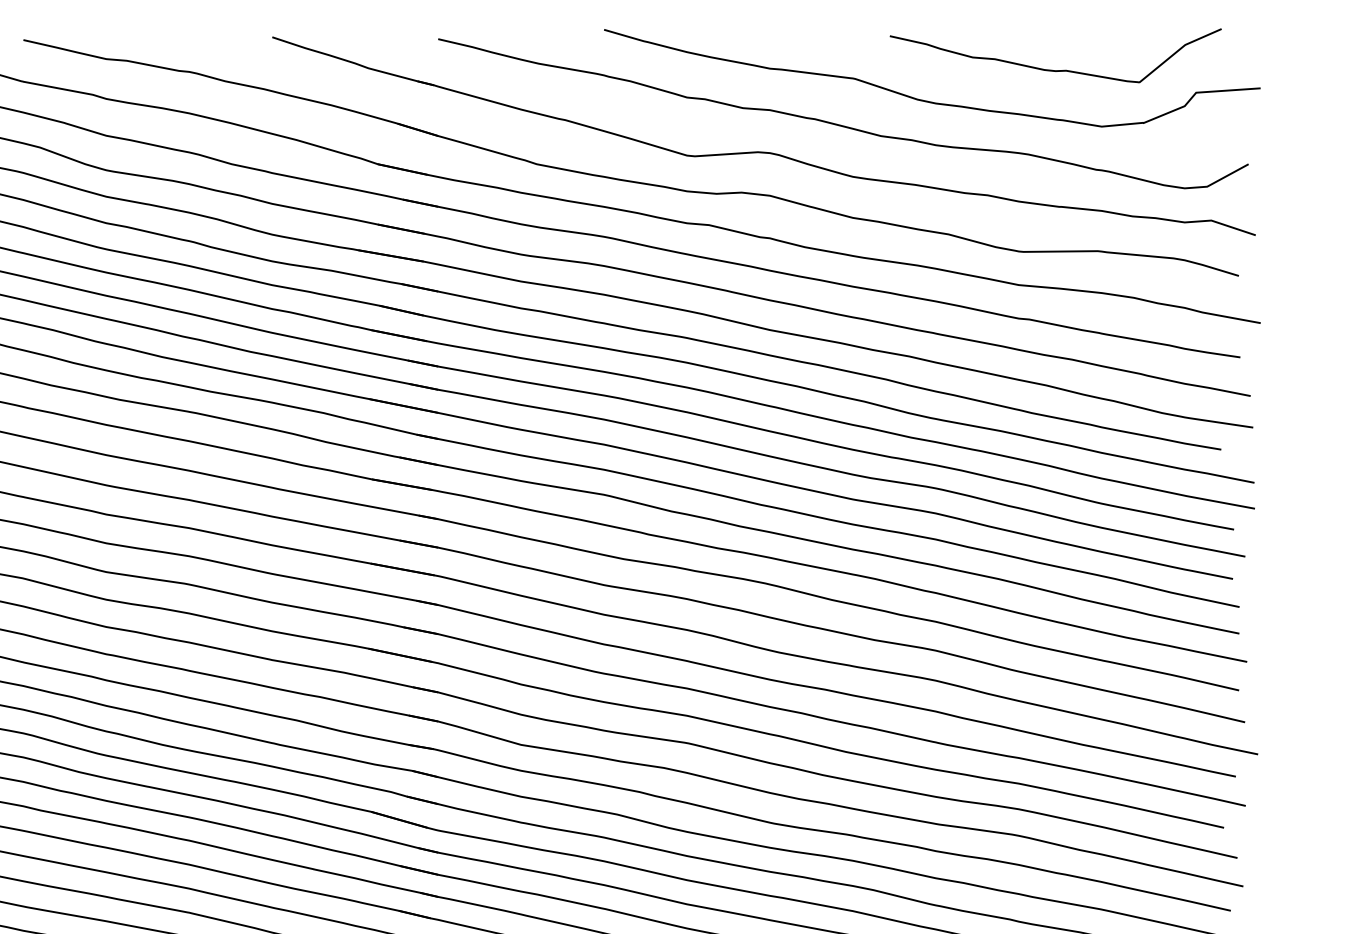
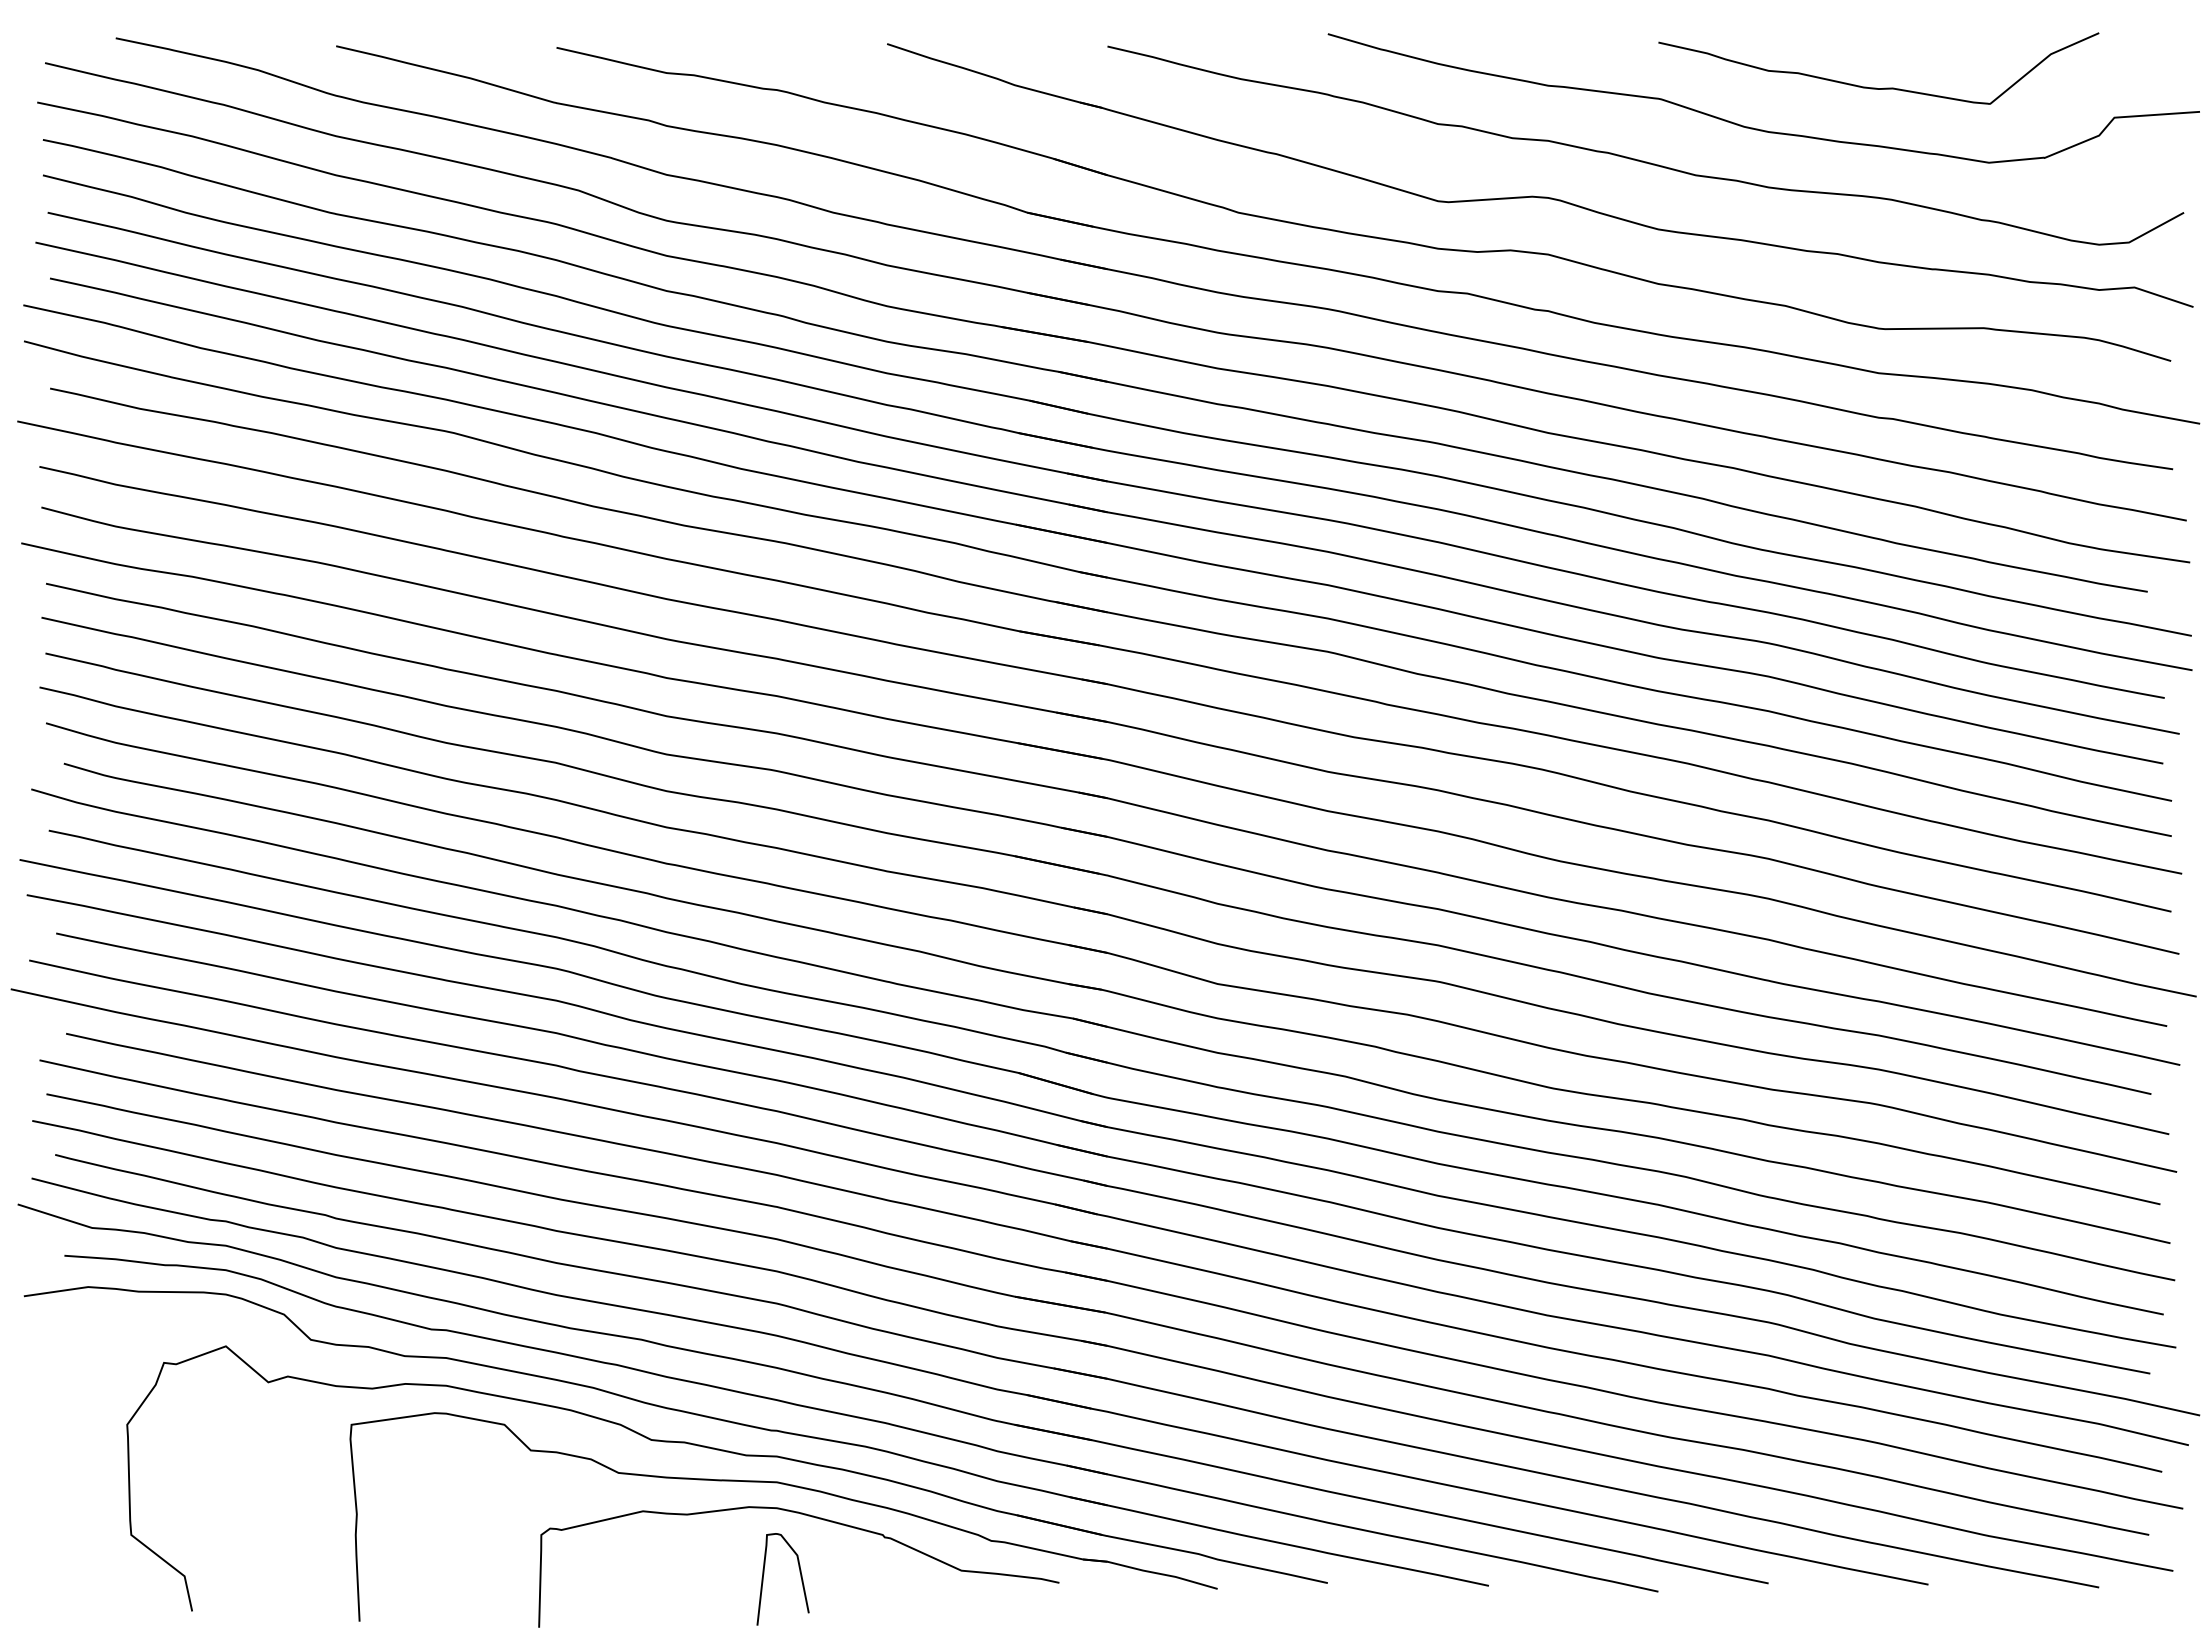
curve: (1053, 69) -> (1876, 87), moved

